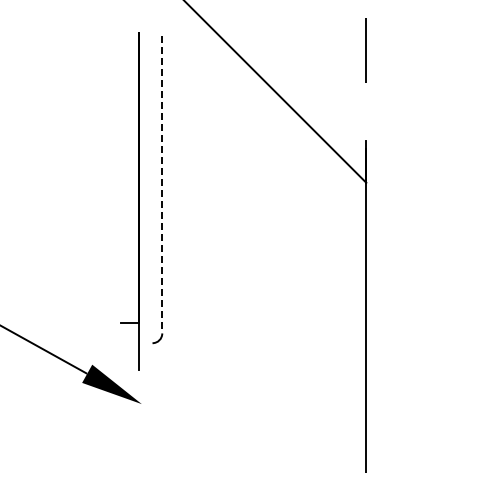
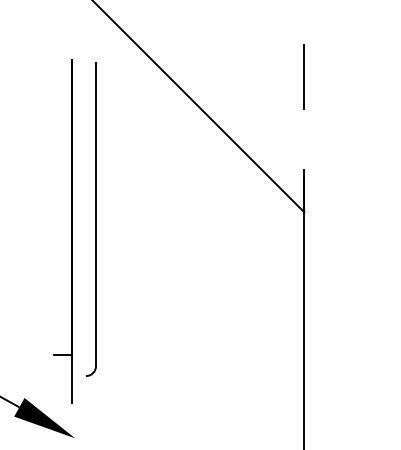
line: (162, 184) -> (96, 214), dashed -> solid

